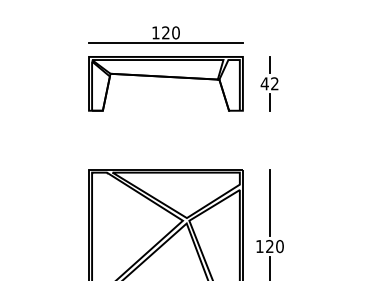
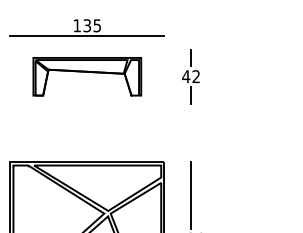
text: (170, 32) -> (91, 25), 120 -> 135
part: (165, 83) -> (86, 76), size x0.7

